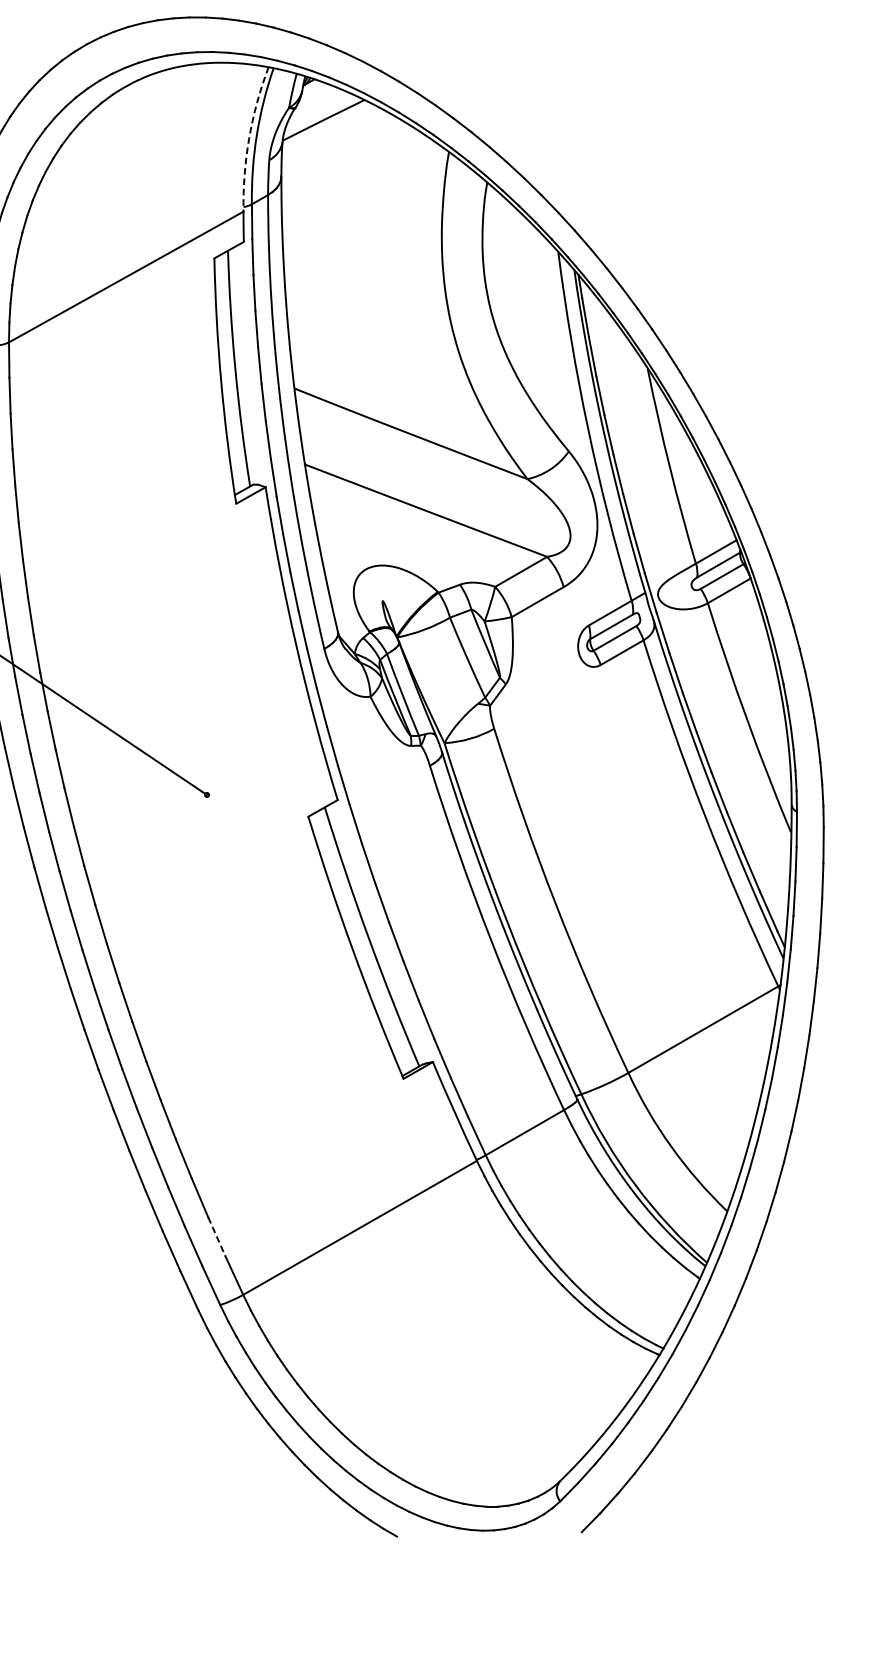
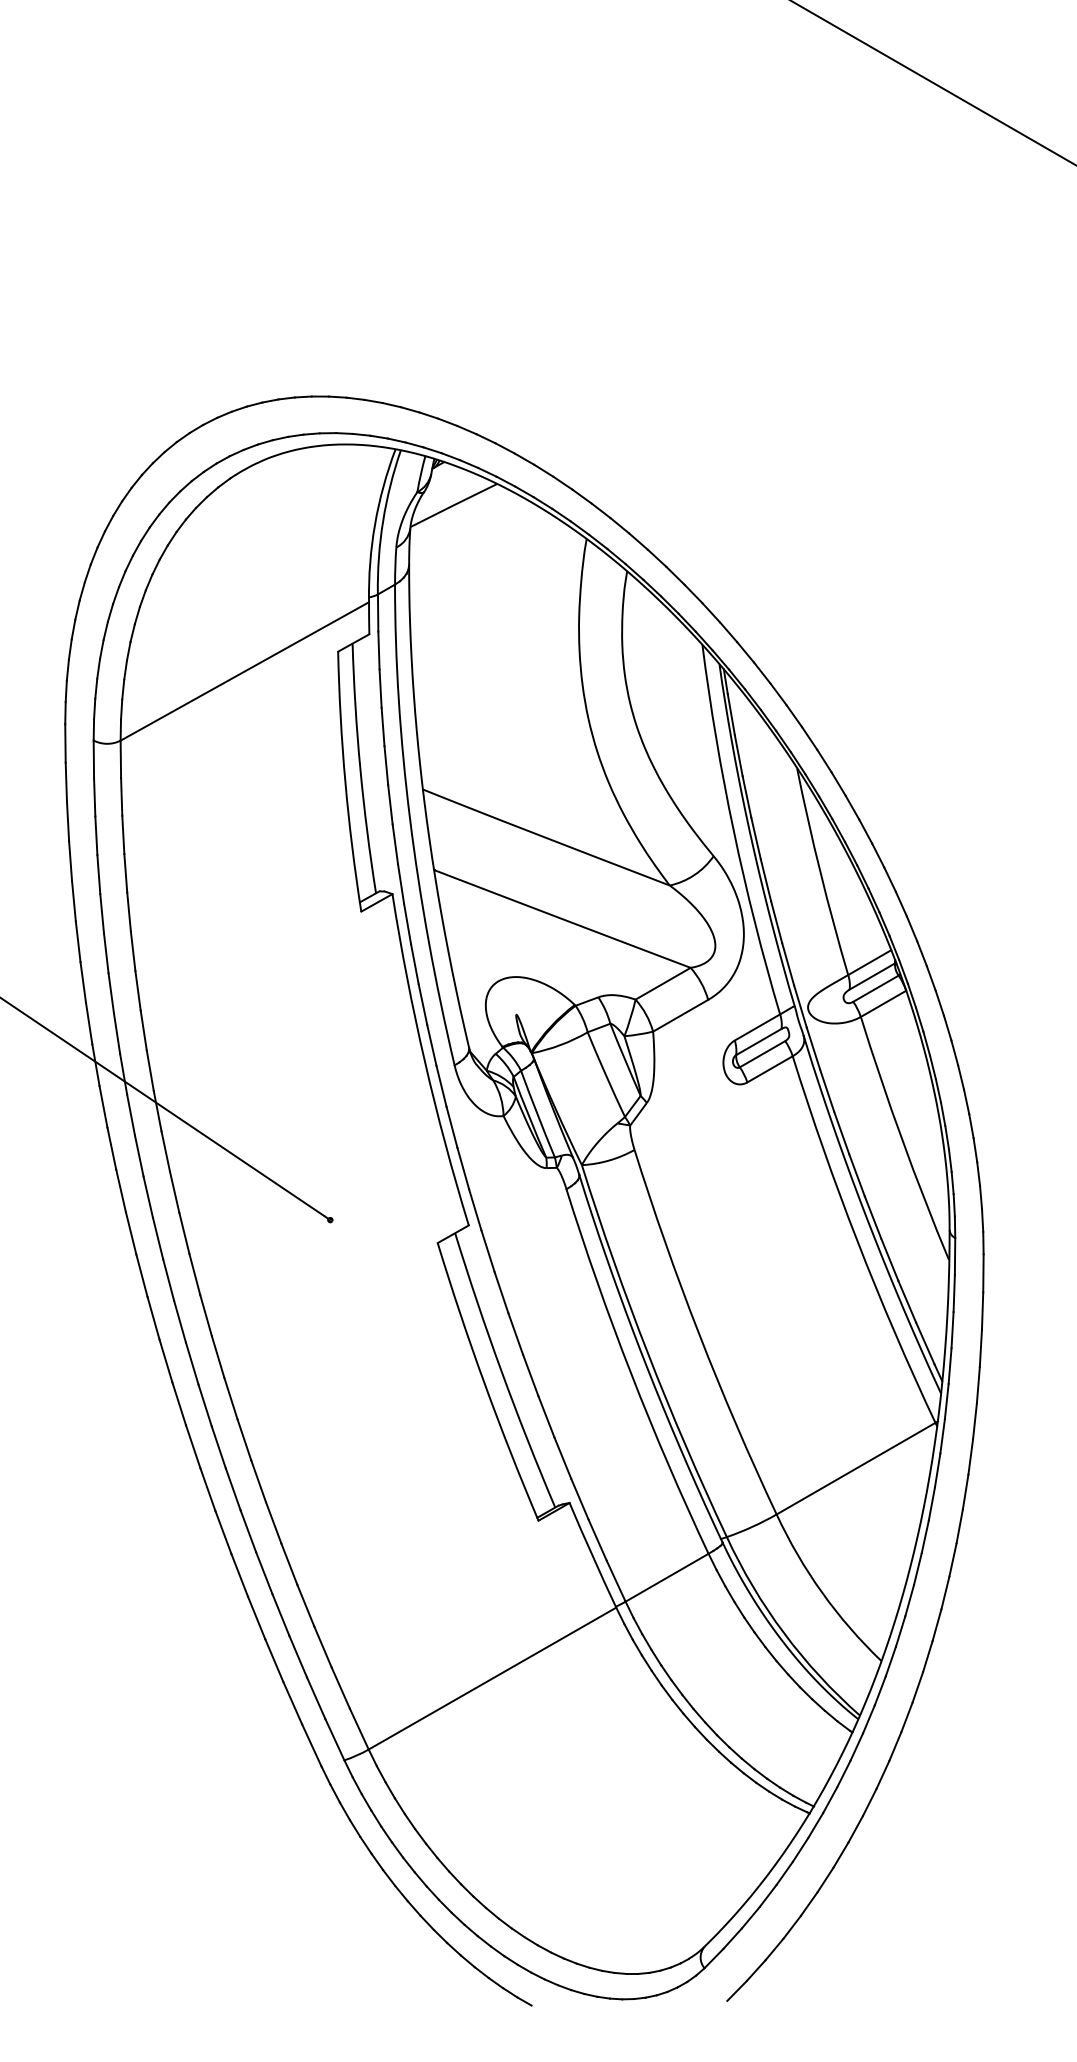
arc: (249, 138) -> (375, 524), dashed -> solid
line: (216, 1237) -> (340, 1688), dashed -> solid

